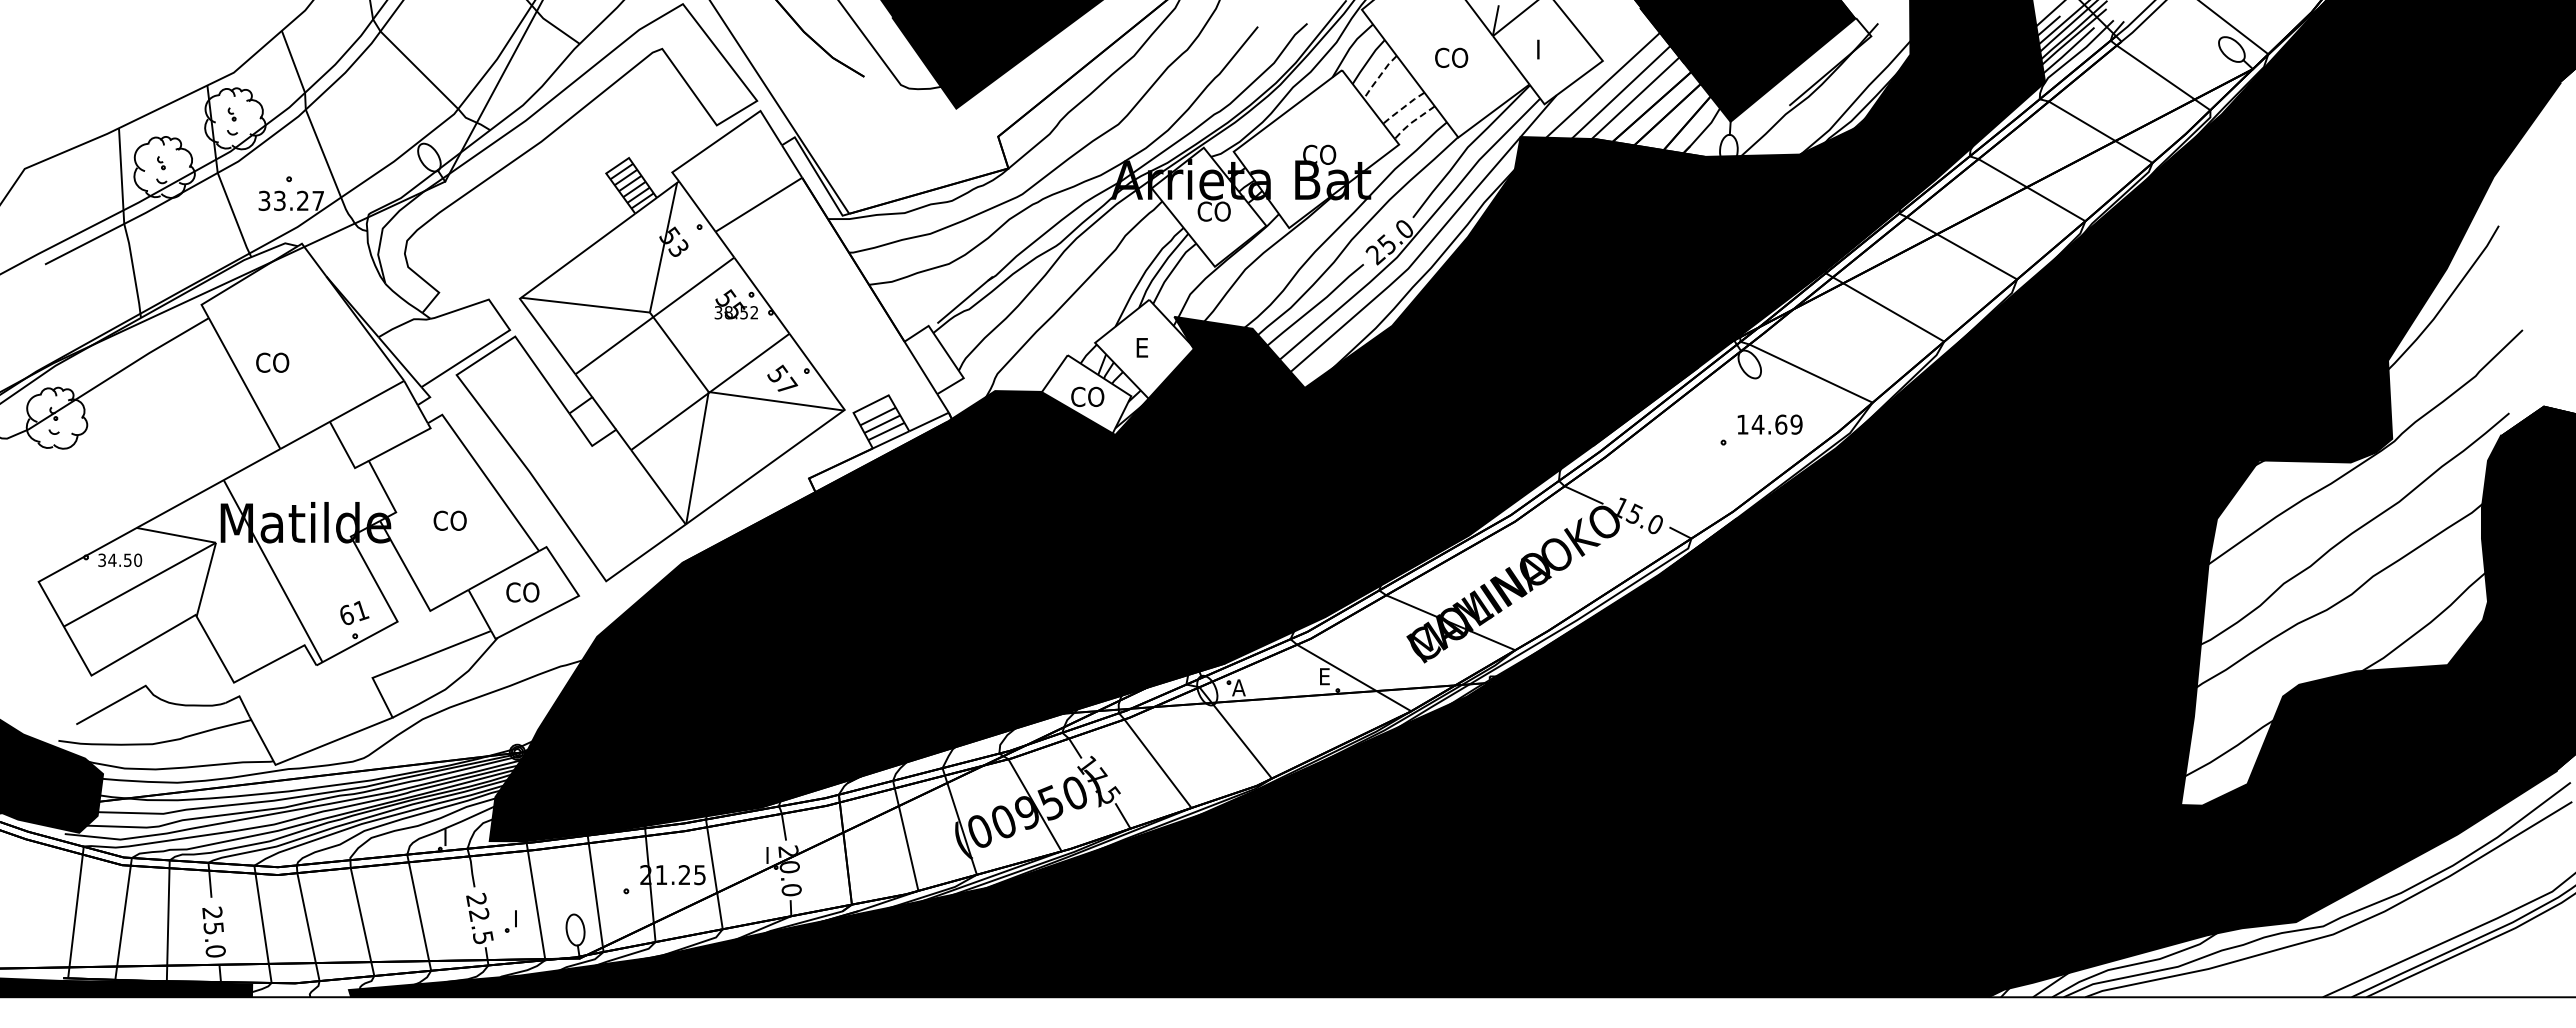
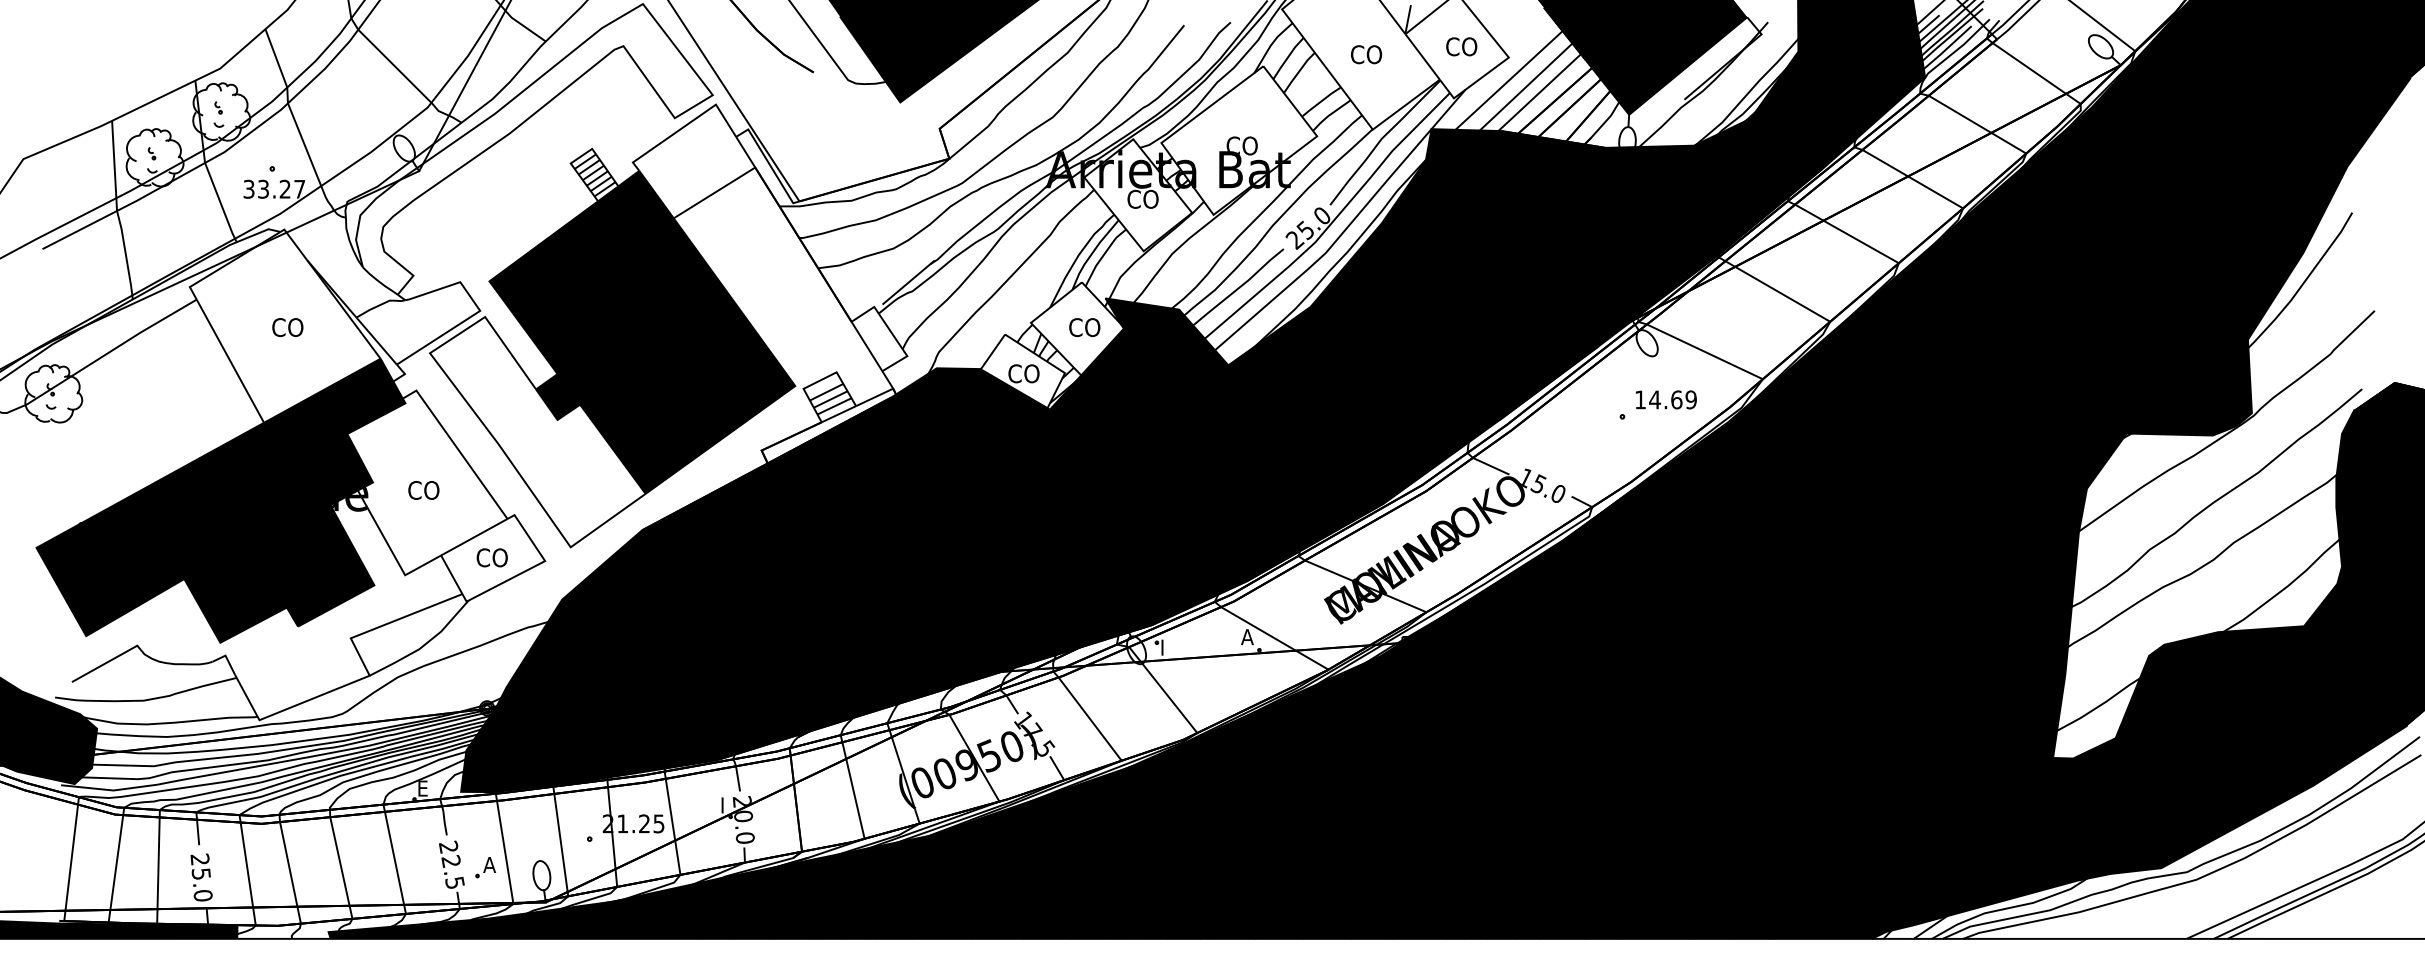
text: (1552, 49) -> (1461, 46), I -> CO
line: (1379, 77) -> (1298, 73), dashed -> solid
line: (1403, 108) -> (1321, 102), dashed -> solid
line: (1412, 122) -> (1329, 115), dashed -> solid
text: (1151, 347) -> (1084, 327), E -> CO
fill: (681, 352) -> (641, 331), added
text: (272, 362) -> (287, 327), moved
fill: (234, 531) -> (220, 500), added
text: (1324, 676) -> (1246, 636), E -> A
text: (1238, 687) -> (1165, 647), A -> I
text: (450, 837) -> (424, 788), I -> E
text: (519, 918) -> (489, 864), I -> A

